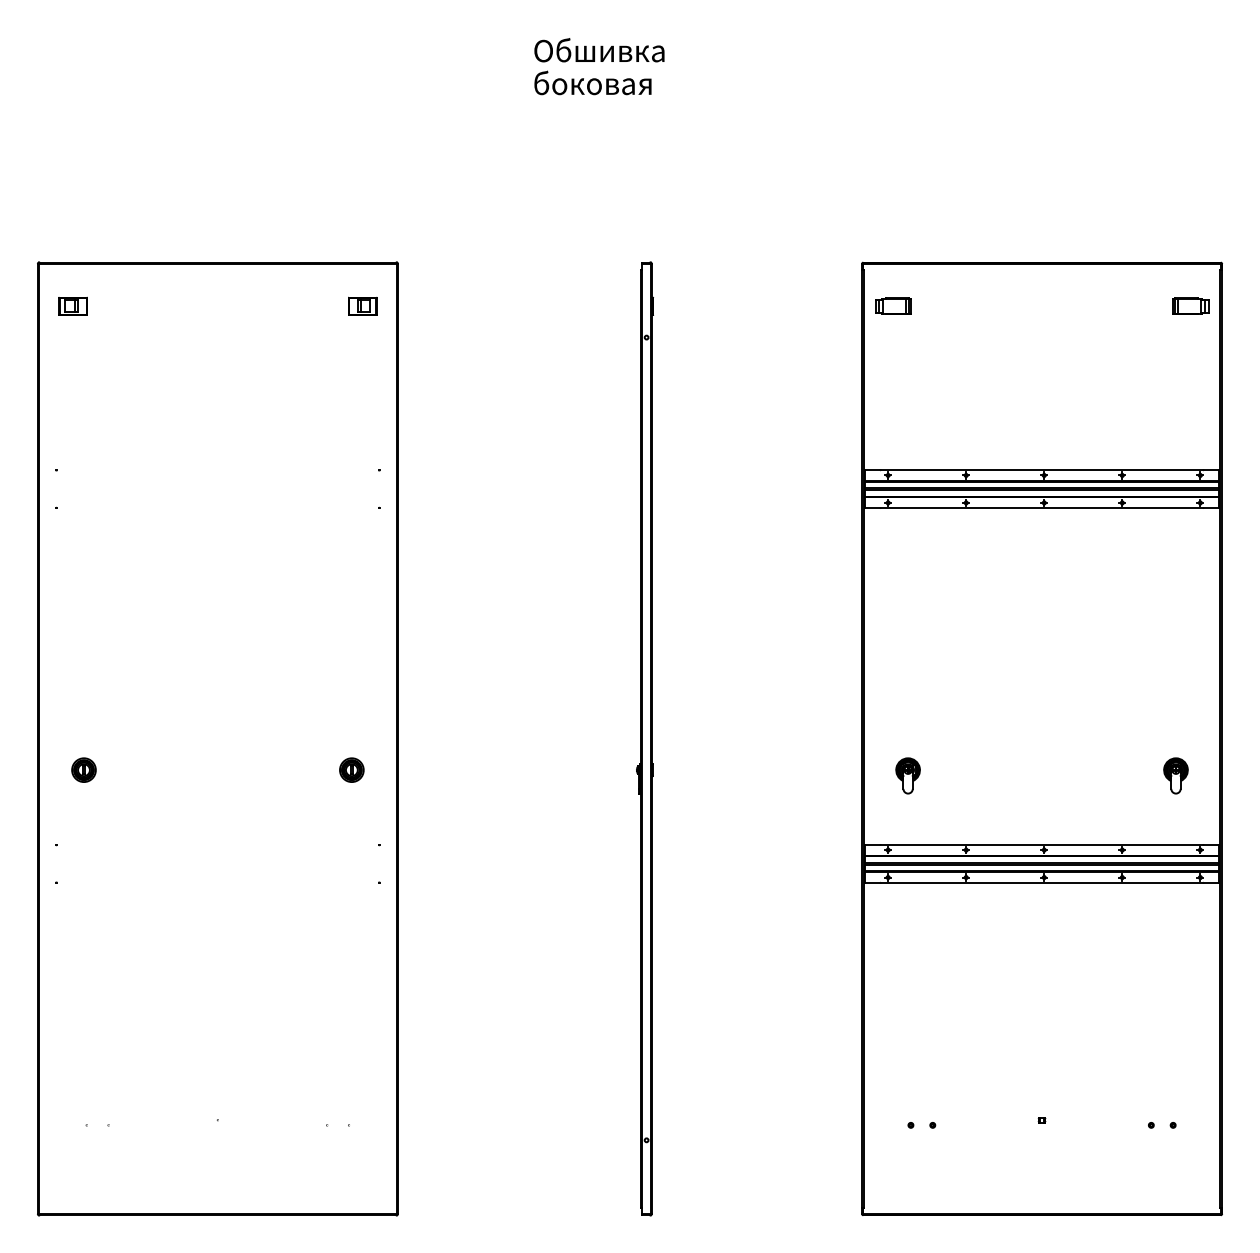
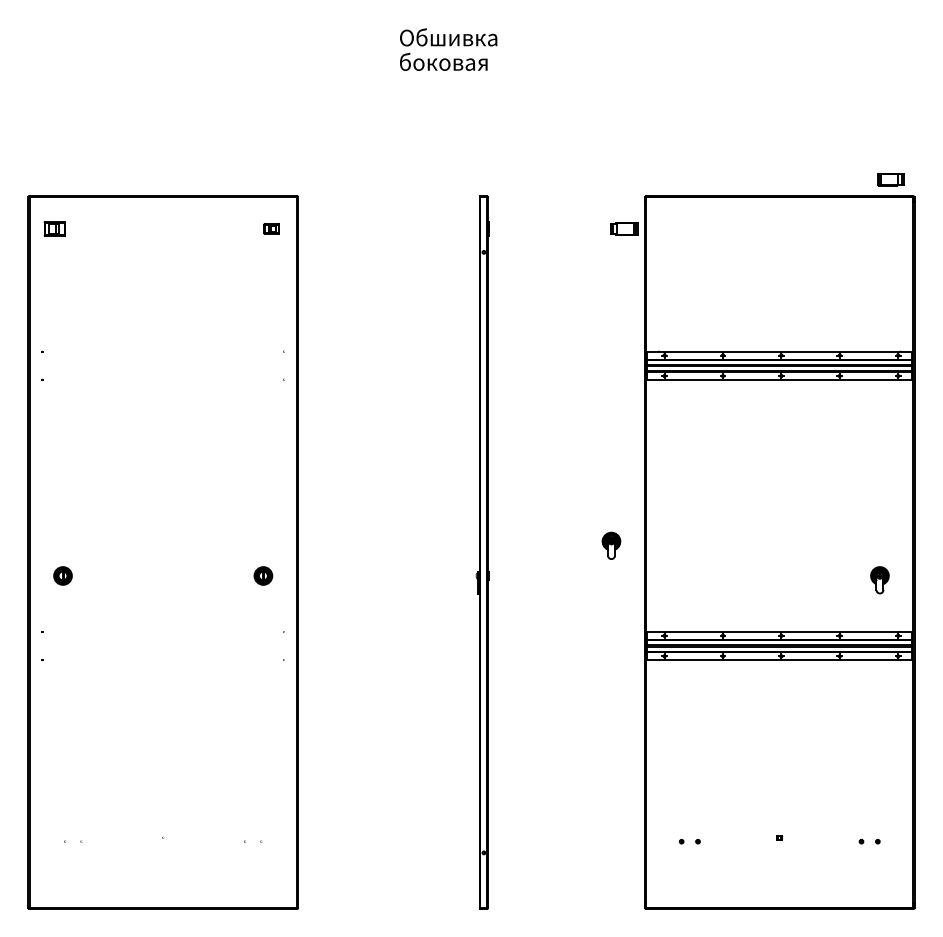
part: (362, 305) -> (271, 228), size x0.7
part: (893, 305) -> (624, 228), moved
part: (1190, 305) -> (890, 178), moved
part: (907, 775) -> (611, 545), moved

